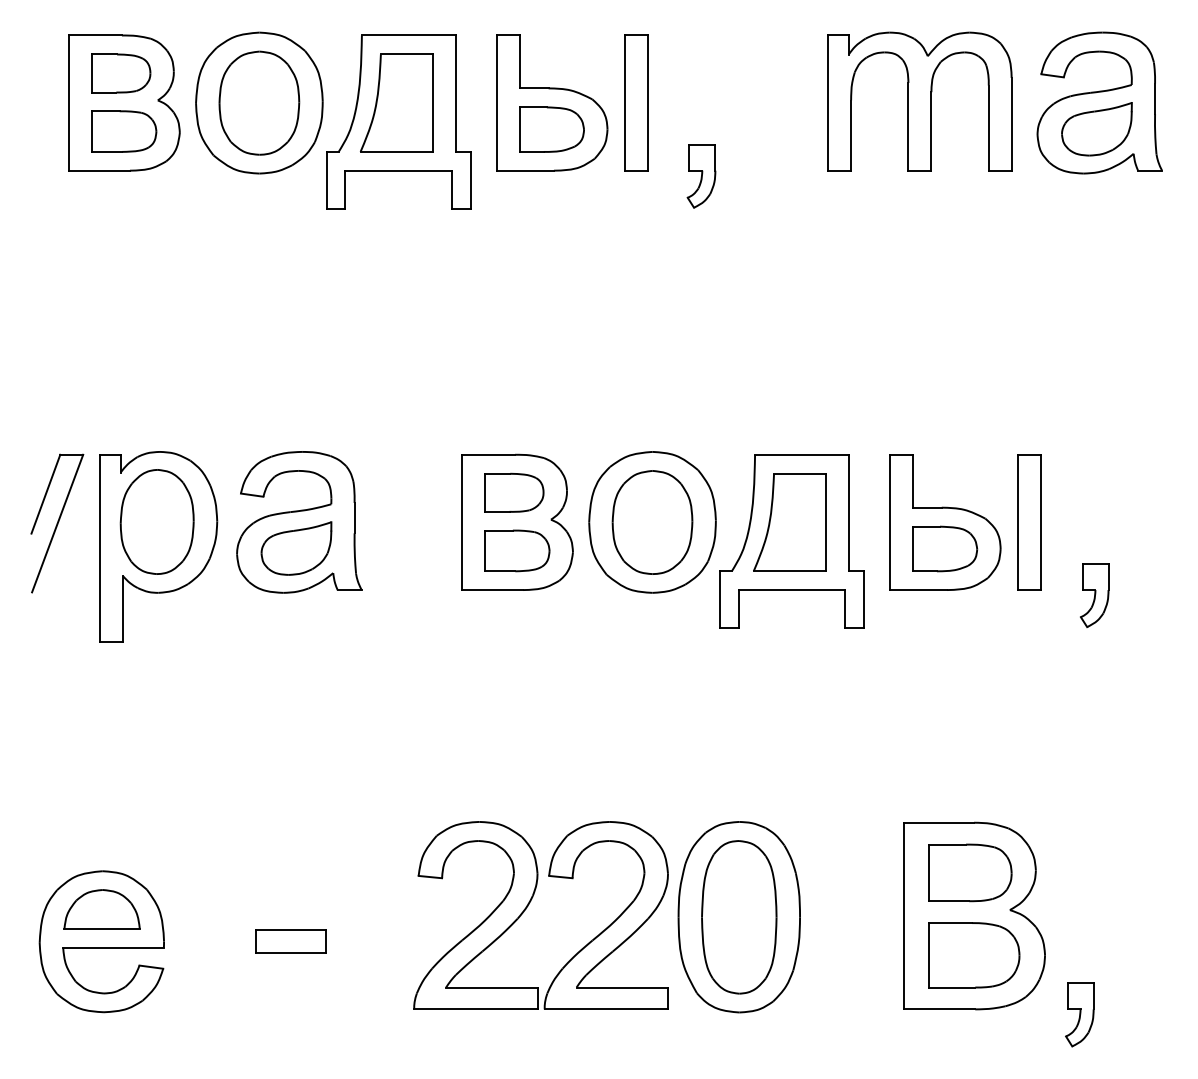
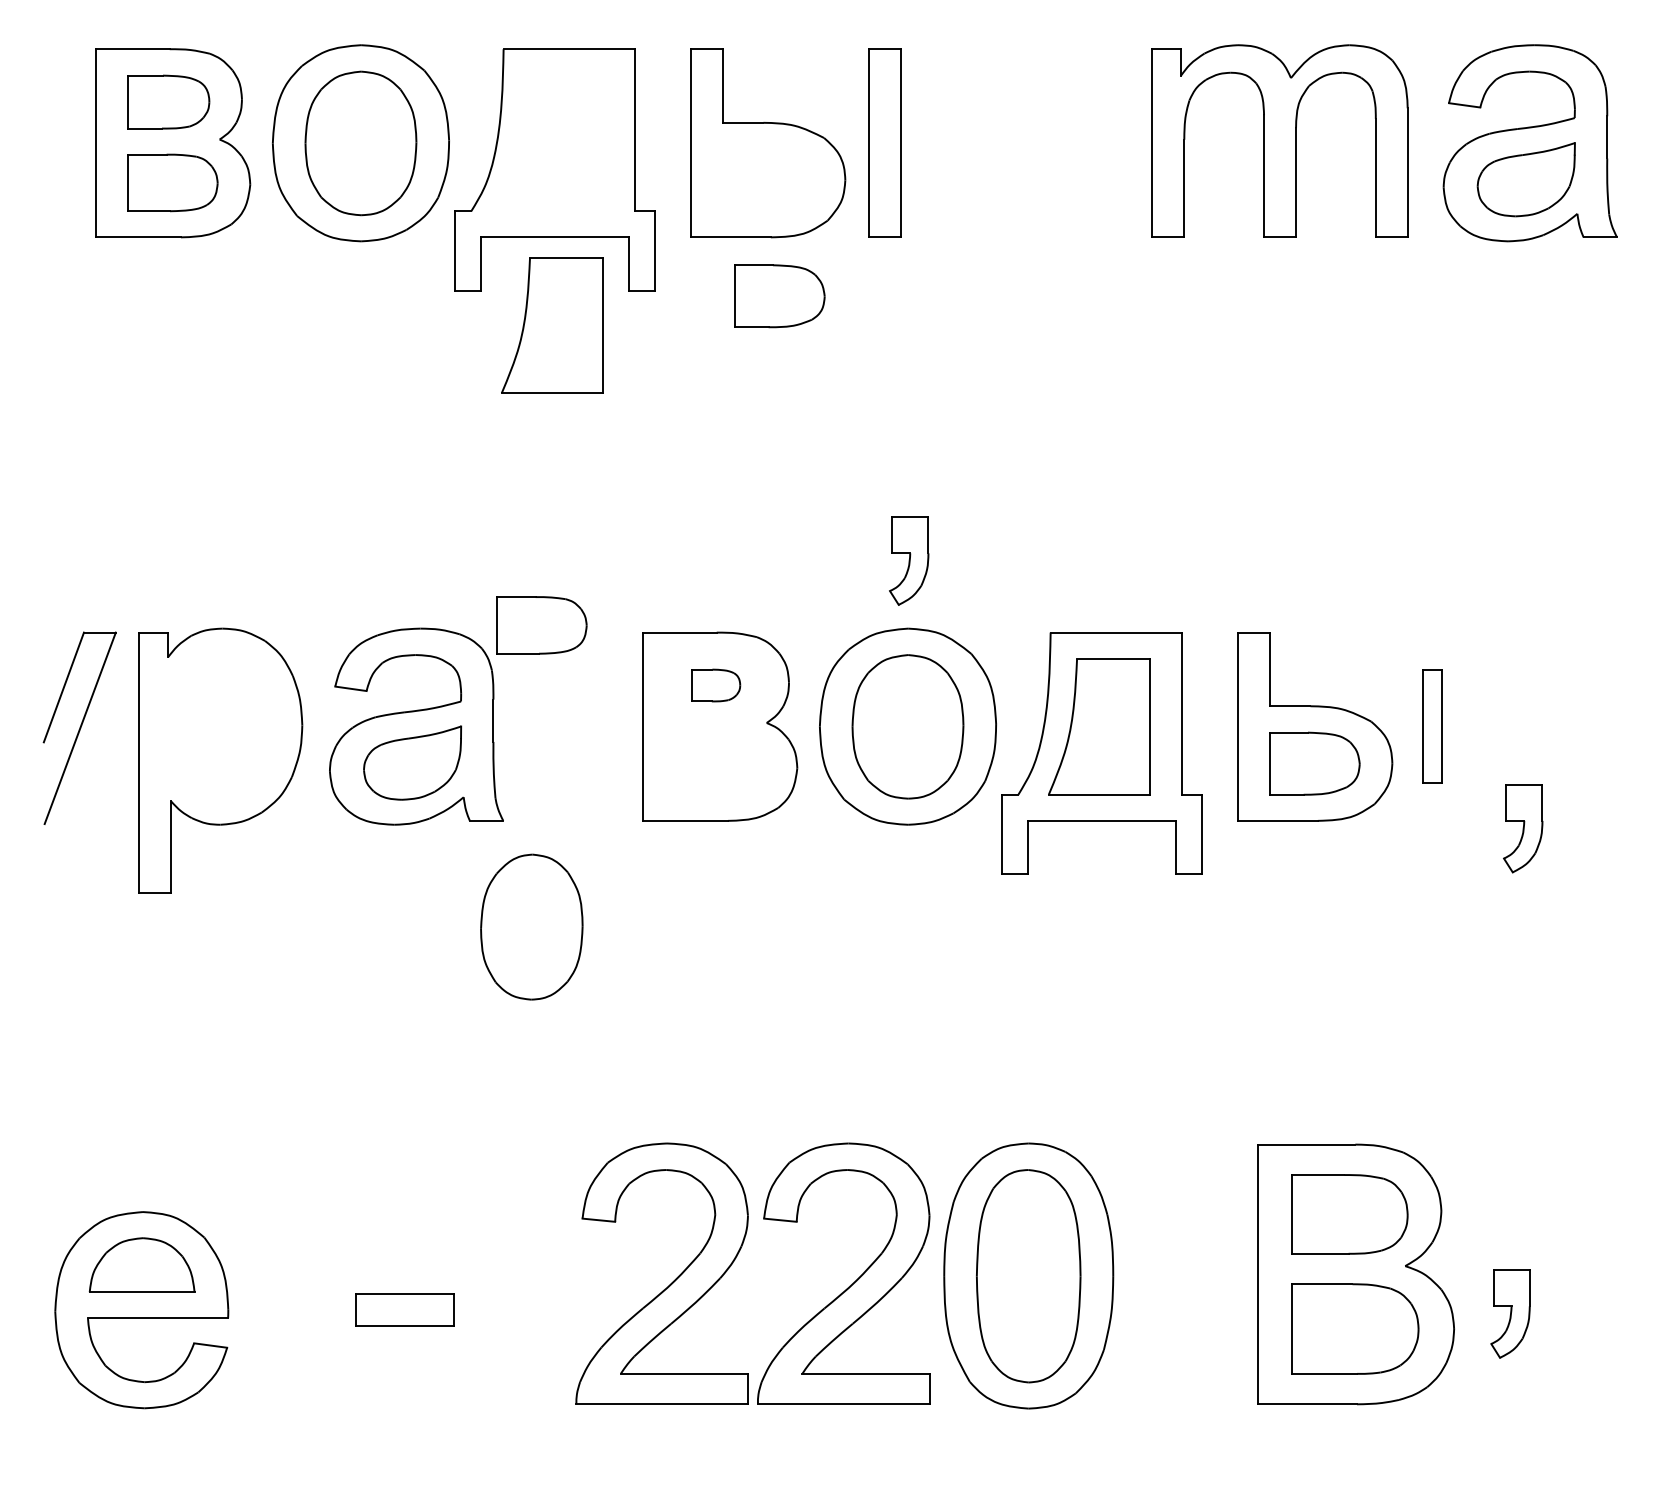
part: (397, 103) -> (552, 325), moved
part: (551, 129) -> (779, 296), moved
part: (701, 175) -> (909, 560), moved
part: (514, 492) -> (715, 685), size x0.6
part: (156, 521) -> (531, 926), moved
part: (1028, 522) -> (1431, 726), size x0.6
part: (517, 550) -> (541, 625), moved
part: (1079, 1014) -> (1510, 1313), moved

